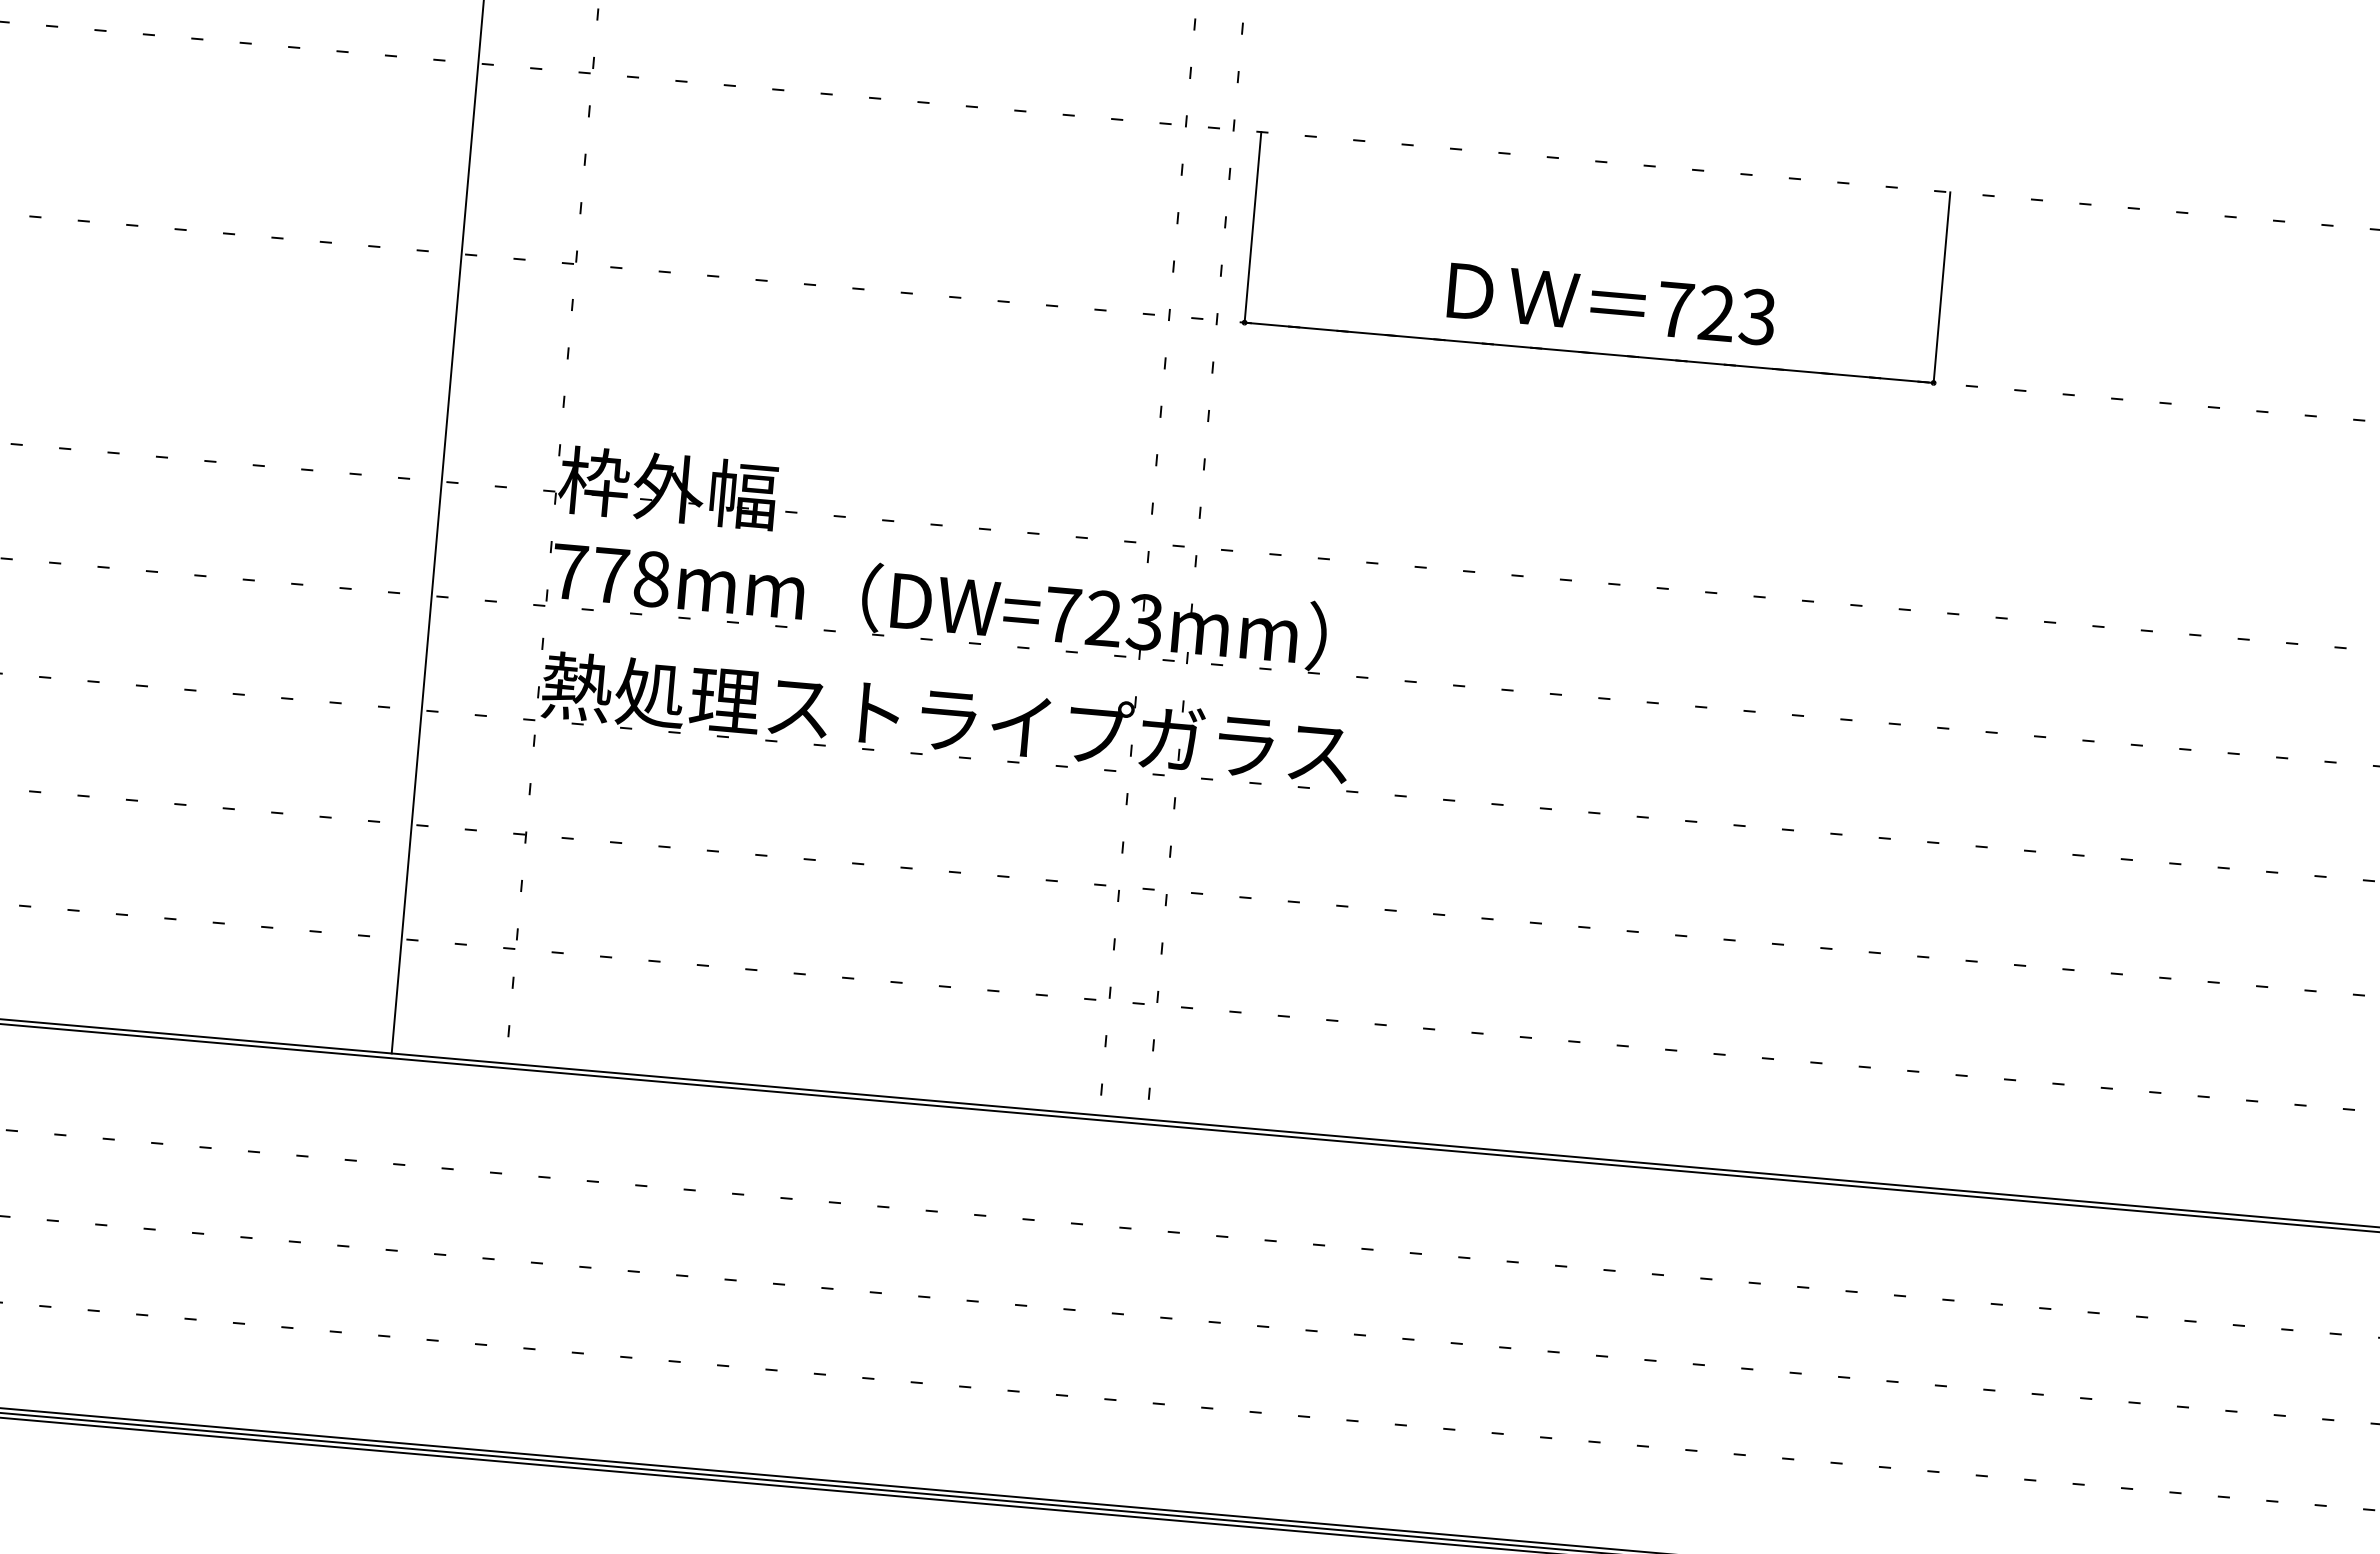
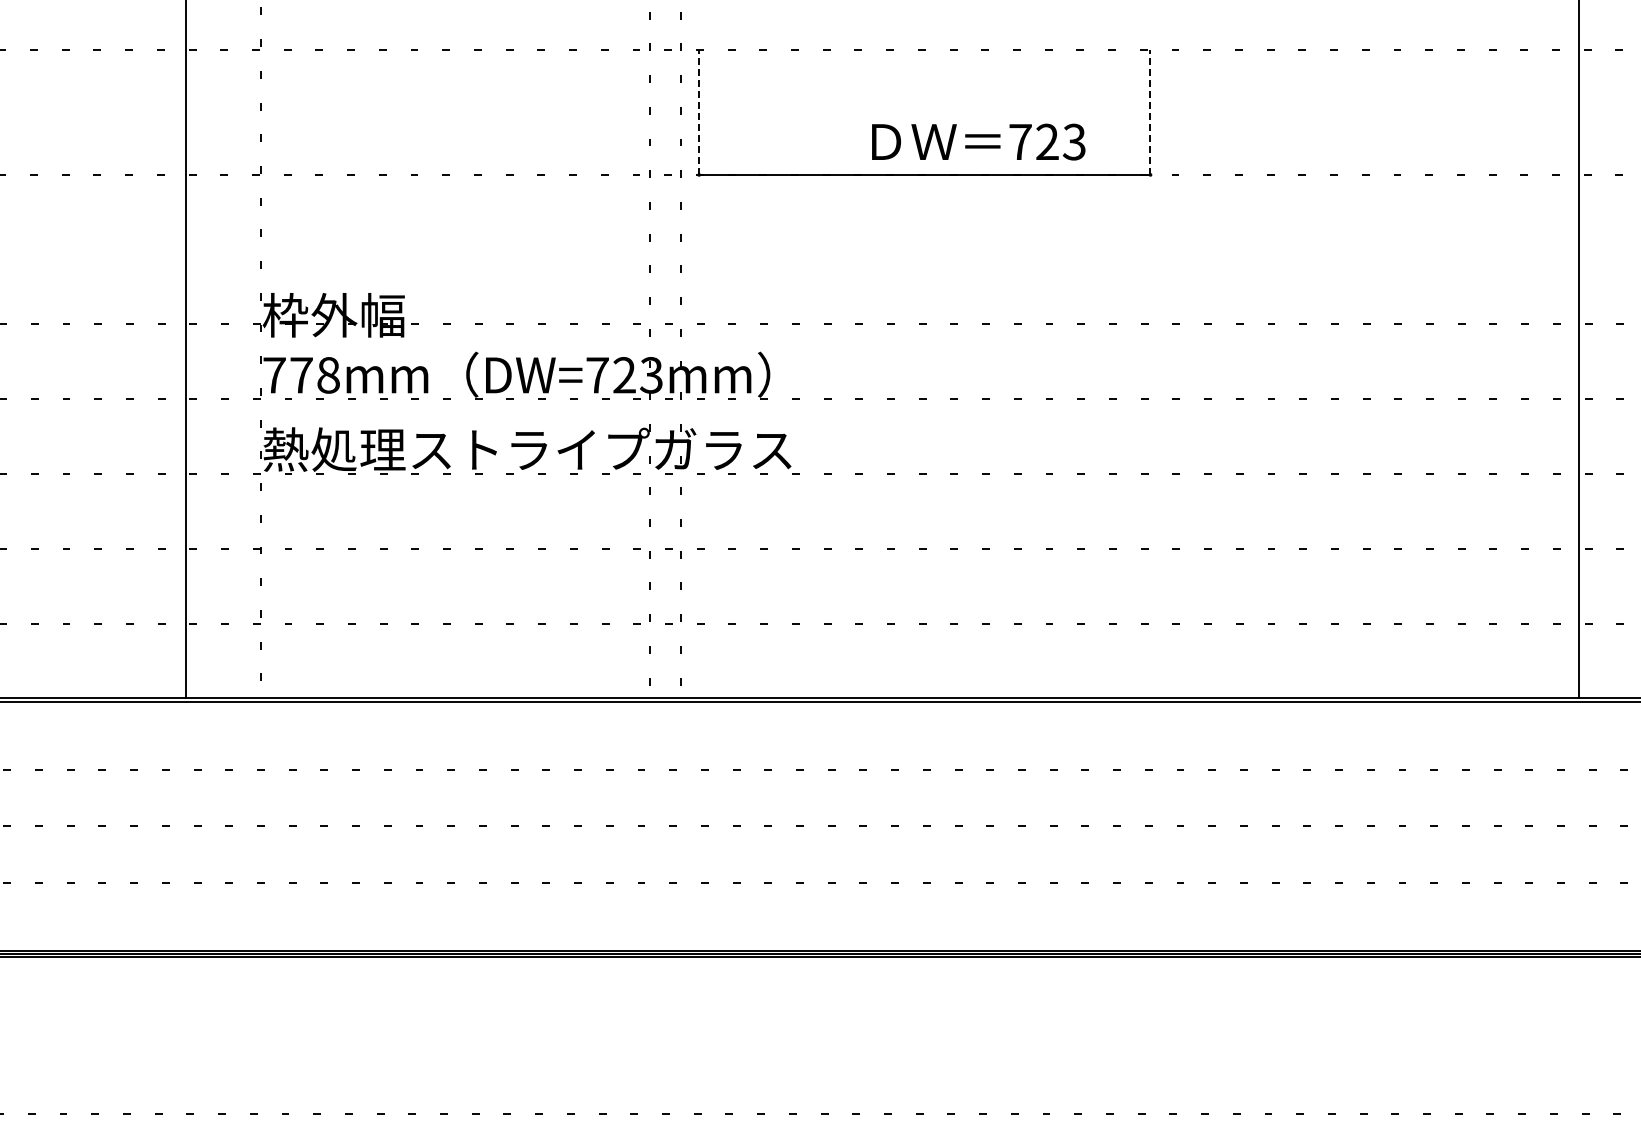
line: (1253, 227) -> (699, 112), solid -> dashed
line: (1942, 287) -> (1150, 112), solid -> dashed
text: (1611, 303) -> (978, 141), moved

